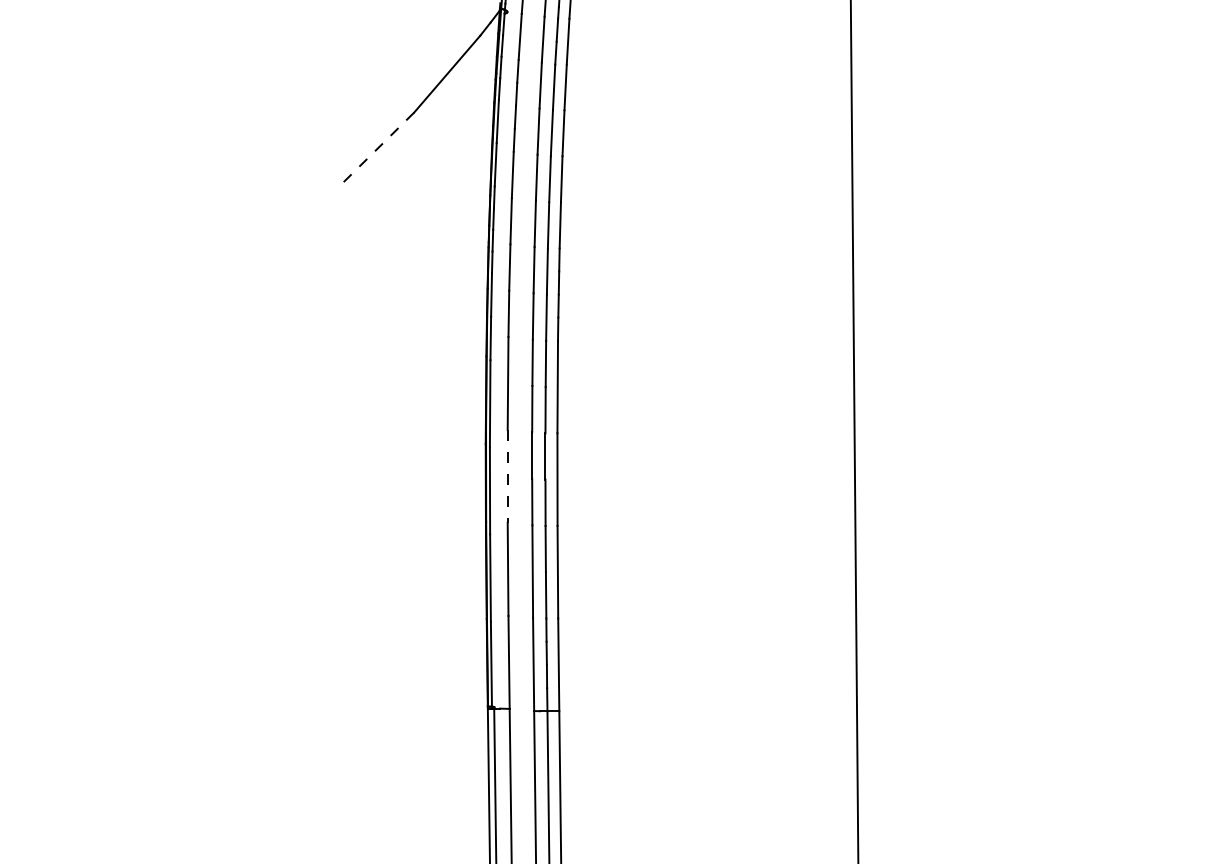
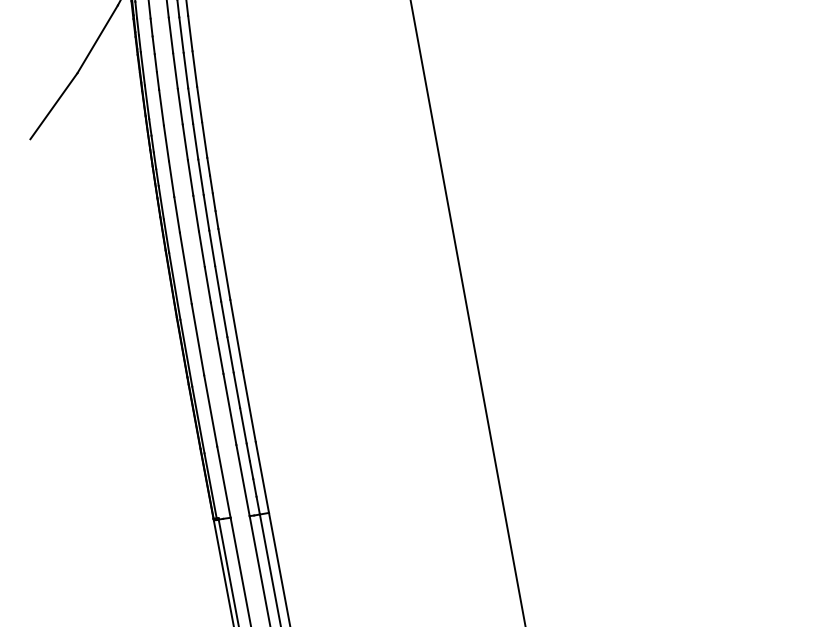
line: (376, 149) -> (53, 106), dashed -> solid
line: (507, 476) -> (197, 339), dashed -> solid

